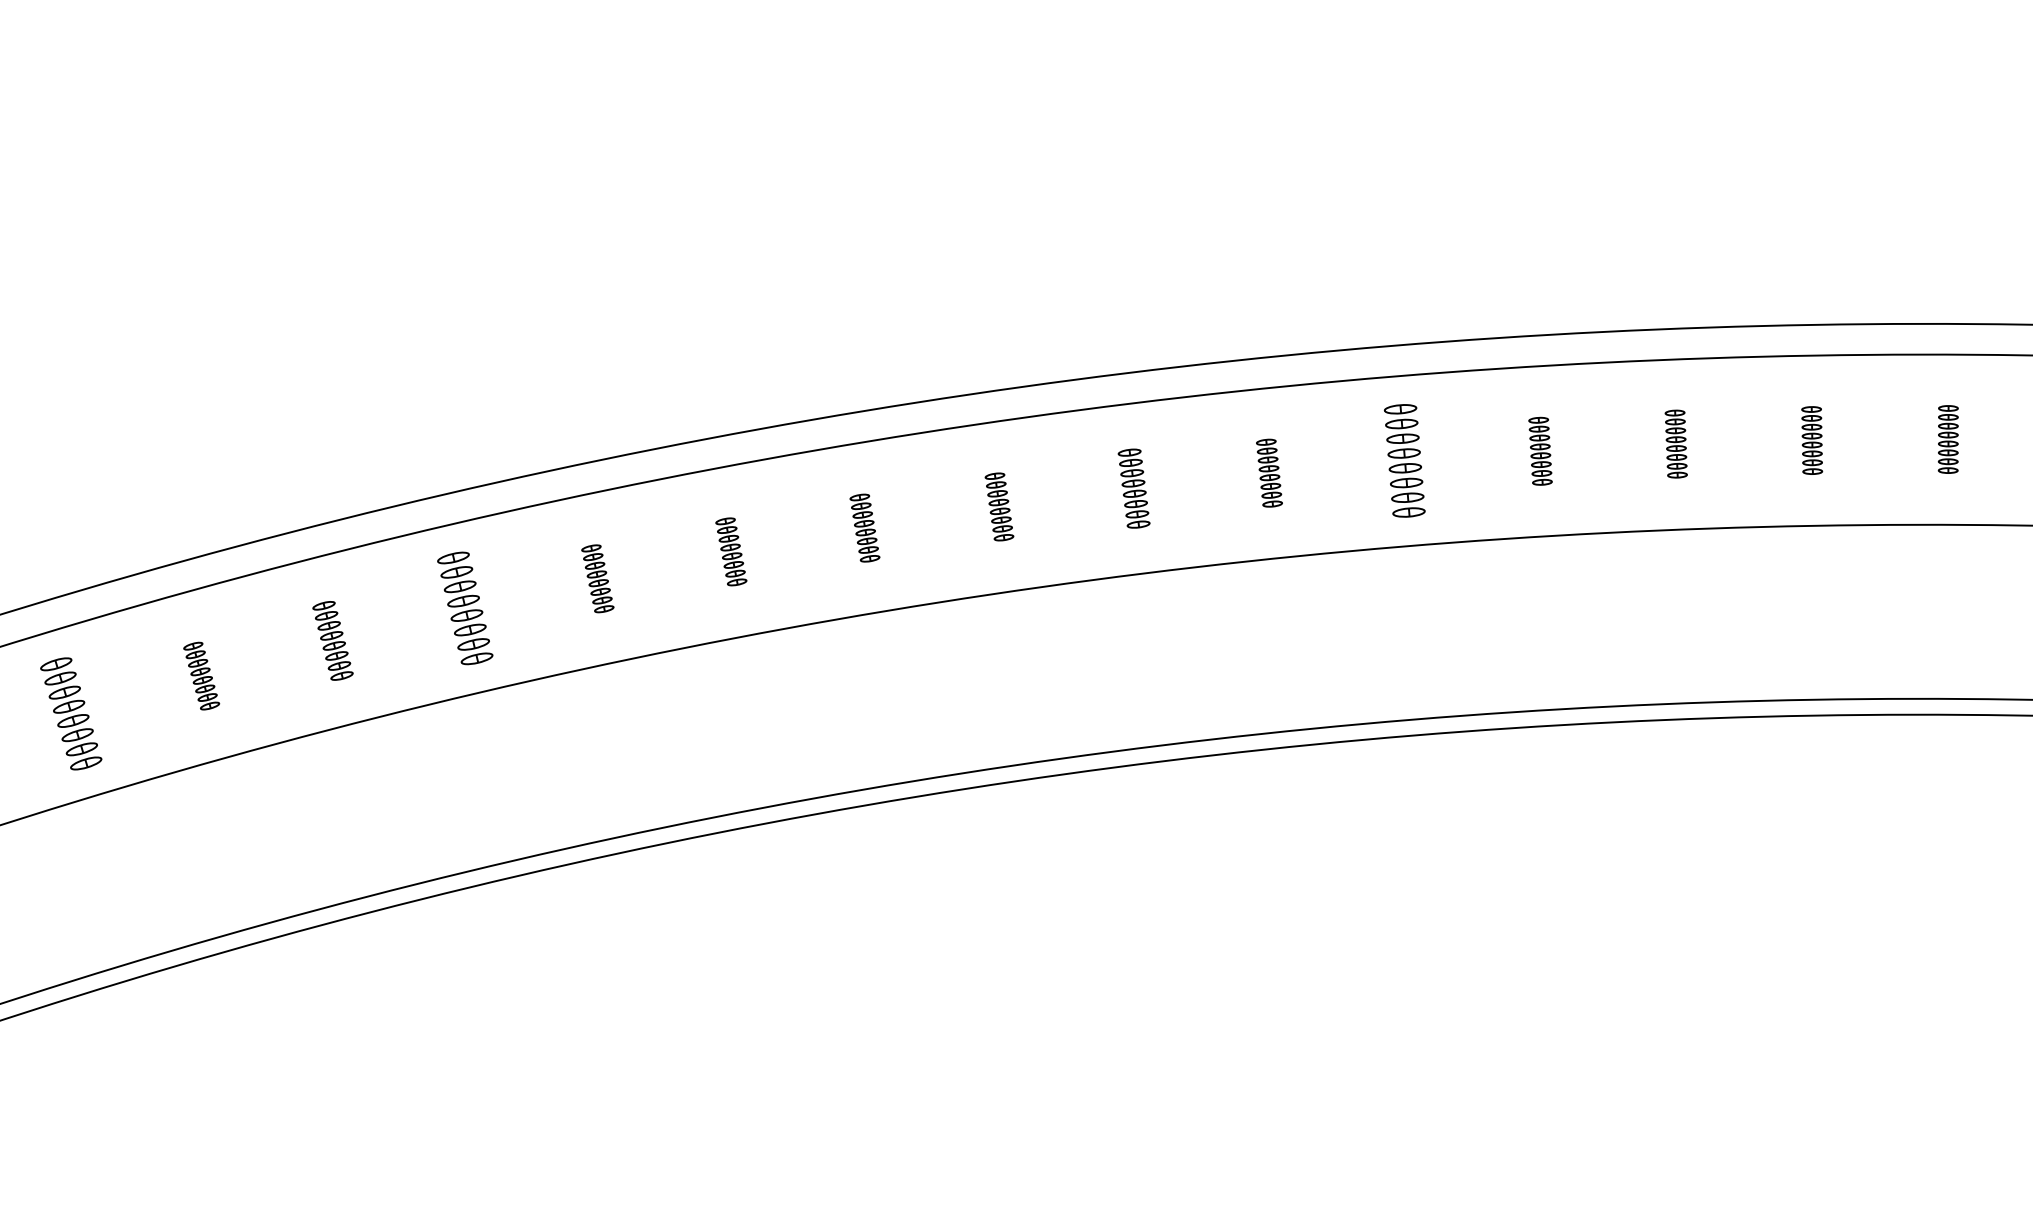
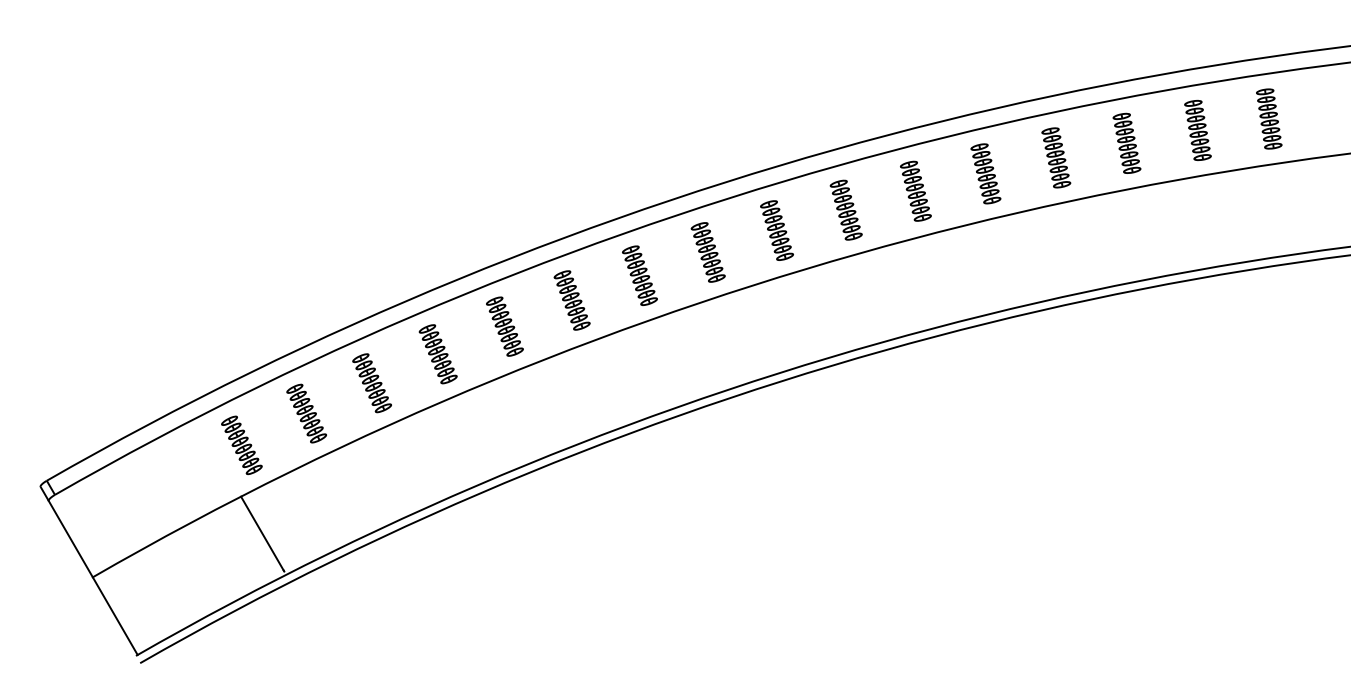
part: (1948, 438) -> (1269, 118), size x1.67
part: (1811, 440) -> (1197, 130), size x1.67
part: (1675, 442) -> (1126, 142), size x1.67
part: (1540, 450) -> (1056, 157), size x1.67
part: (1268, 471) -> (915, 190), size x1.67
part: (1133, 487) -> (845, 209), size x1.43
part: (998, 506) -> (776, 230), size x1.67
part: (863, 528) -> (707, 252), size x1.67
part: (730, 551) -> (639, 275), size x1.67
part: (596, 578) -> (571, 300), size x1.67
part: (331, 641) -> (437, 354), size x1.43
part: (200, 676) -> (371, 383), size x1.67

